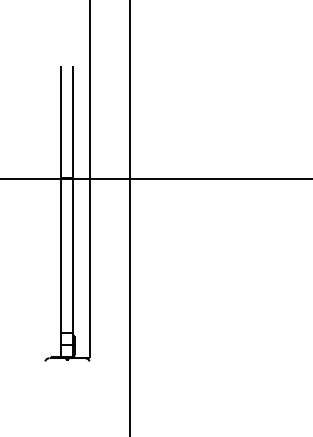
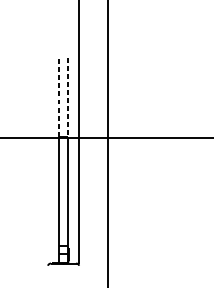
line: (61, 121) -> (59, 96), solid -> dashed
line: (73, 122) -> (67, 97), solid -> dashed

